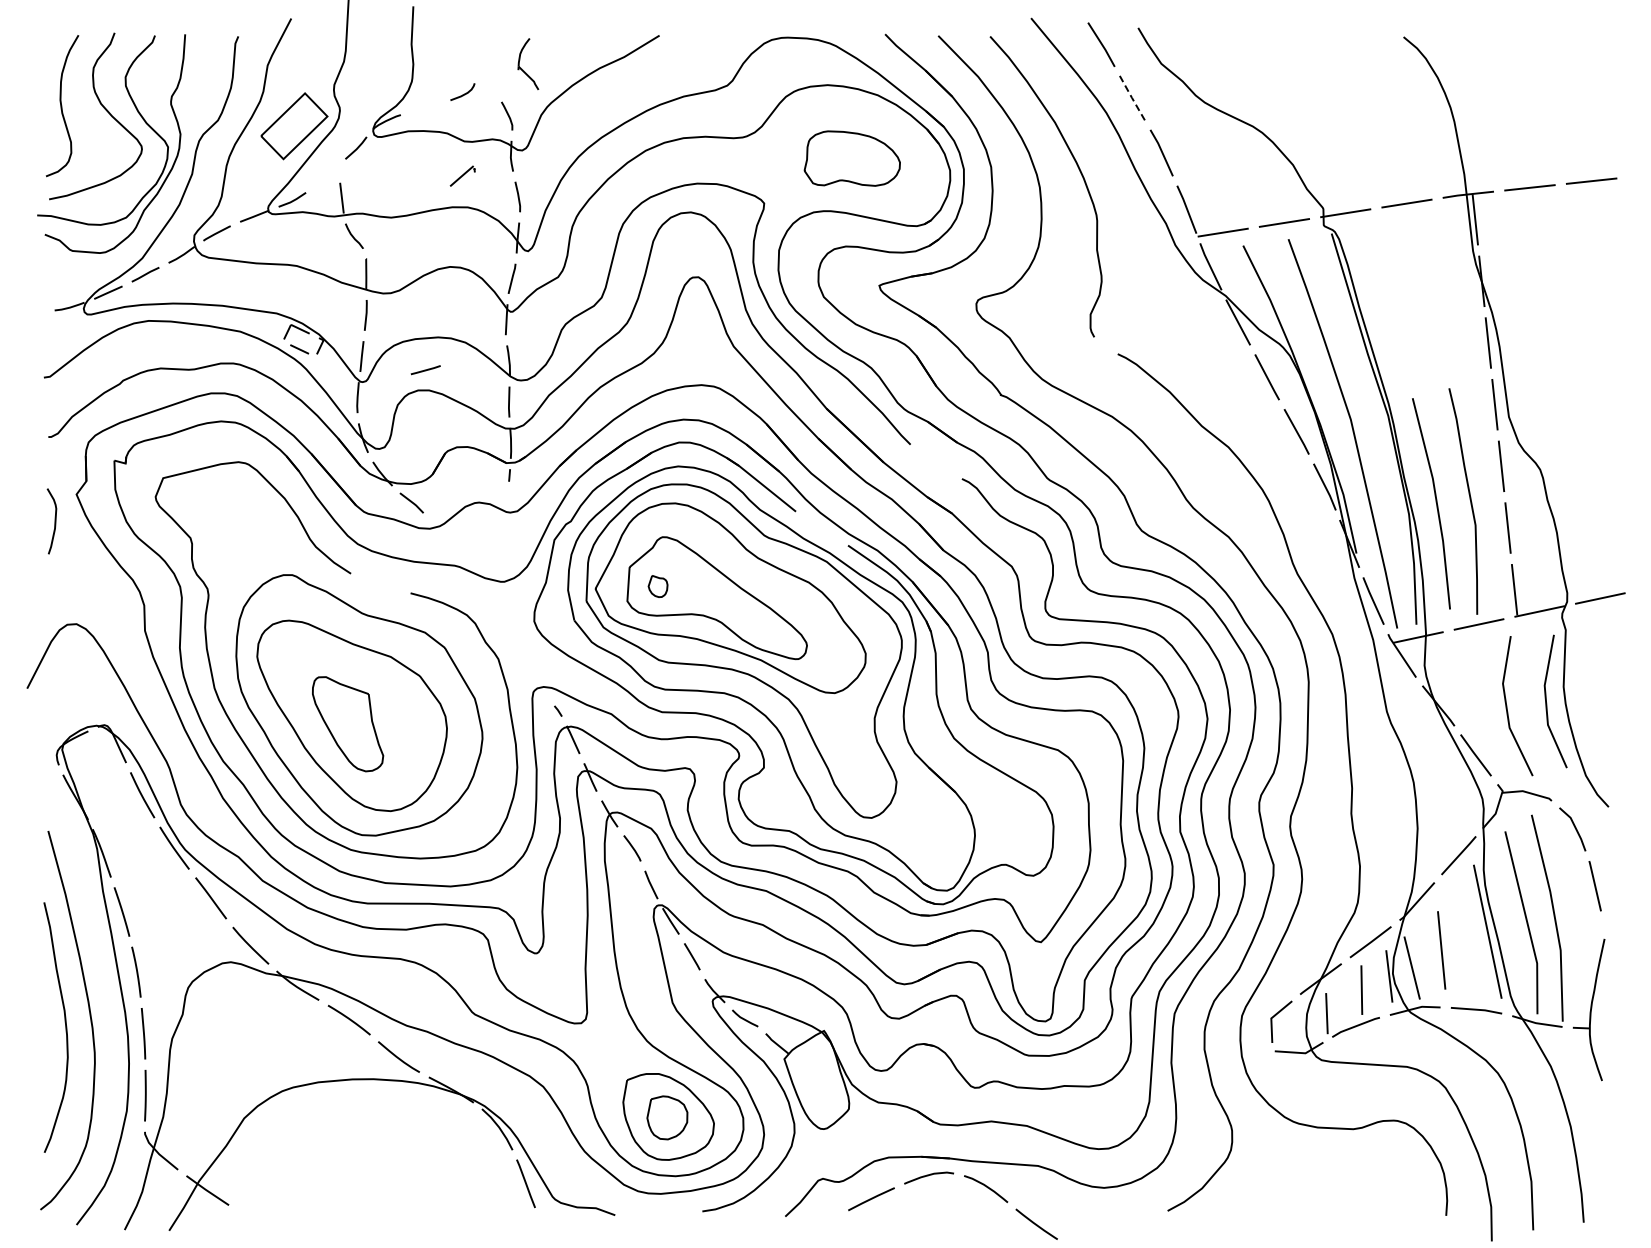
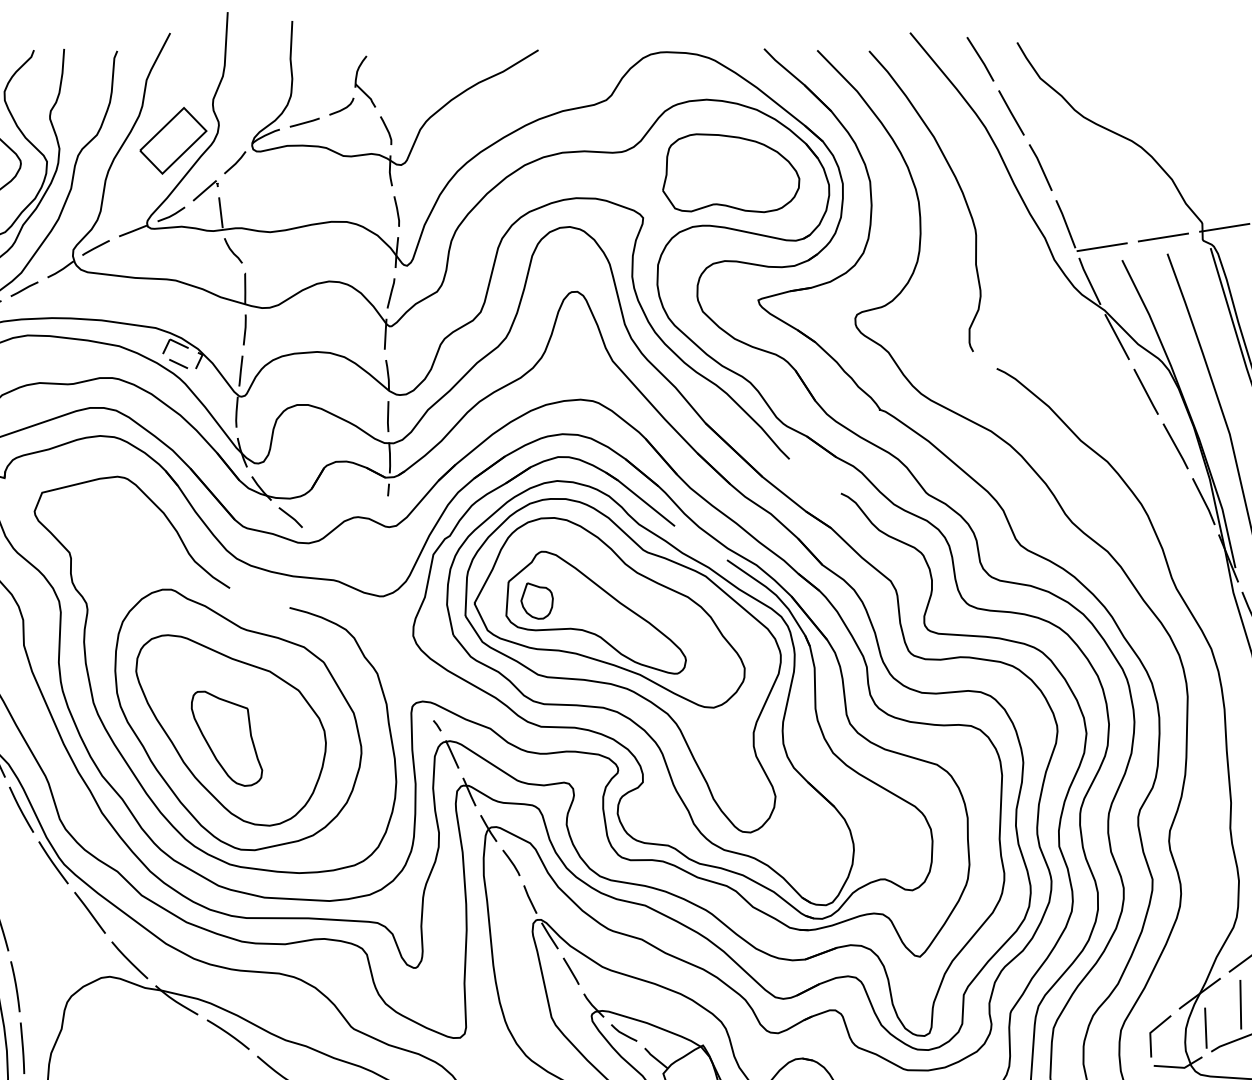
part: (523, 69) -> (360, 87), moved
line: (1131, 97) -> (1010, 112), dashed -> solid
part: (852, 158) -> (731, 173), size x1.43
part: (462, 175) -> (205, 190), moved
line: (425, 370) -> (304, 123), moved
part: (657, 586) -> (536, 601), size x1.67

